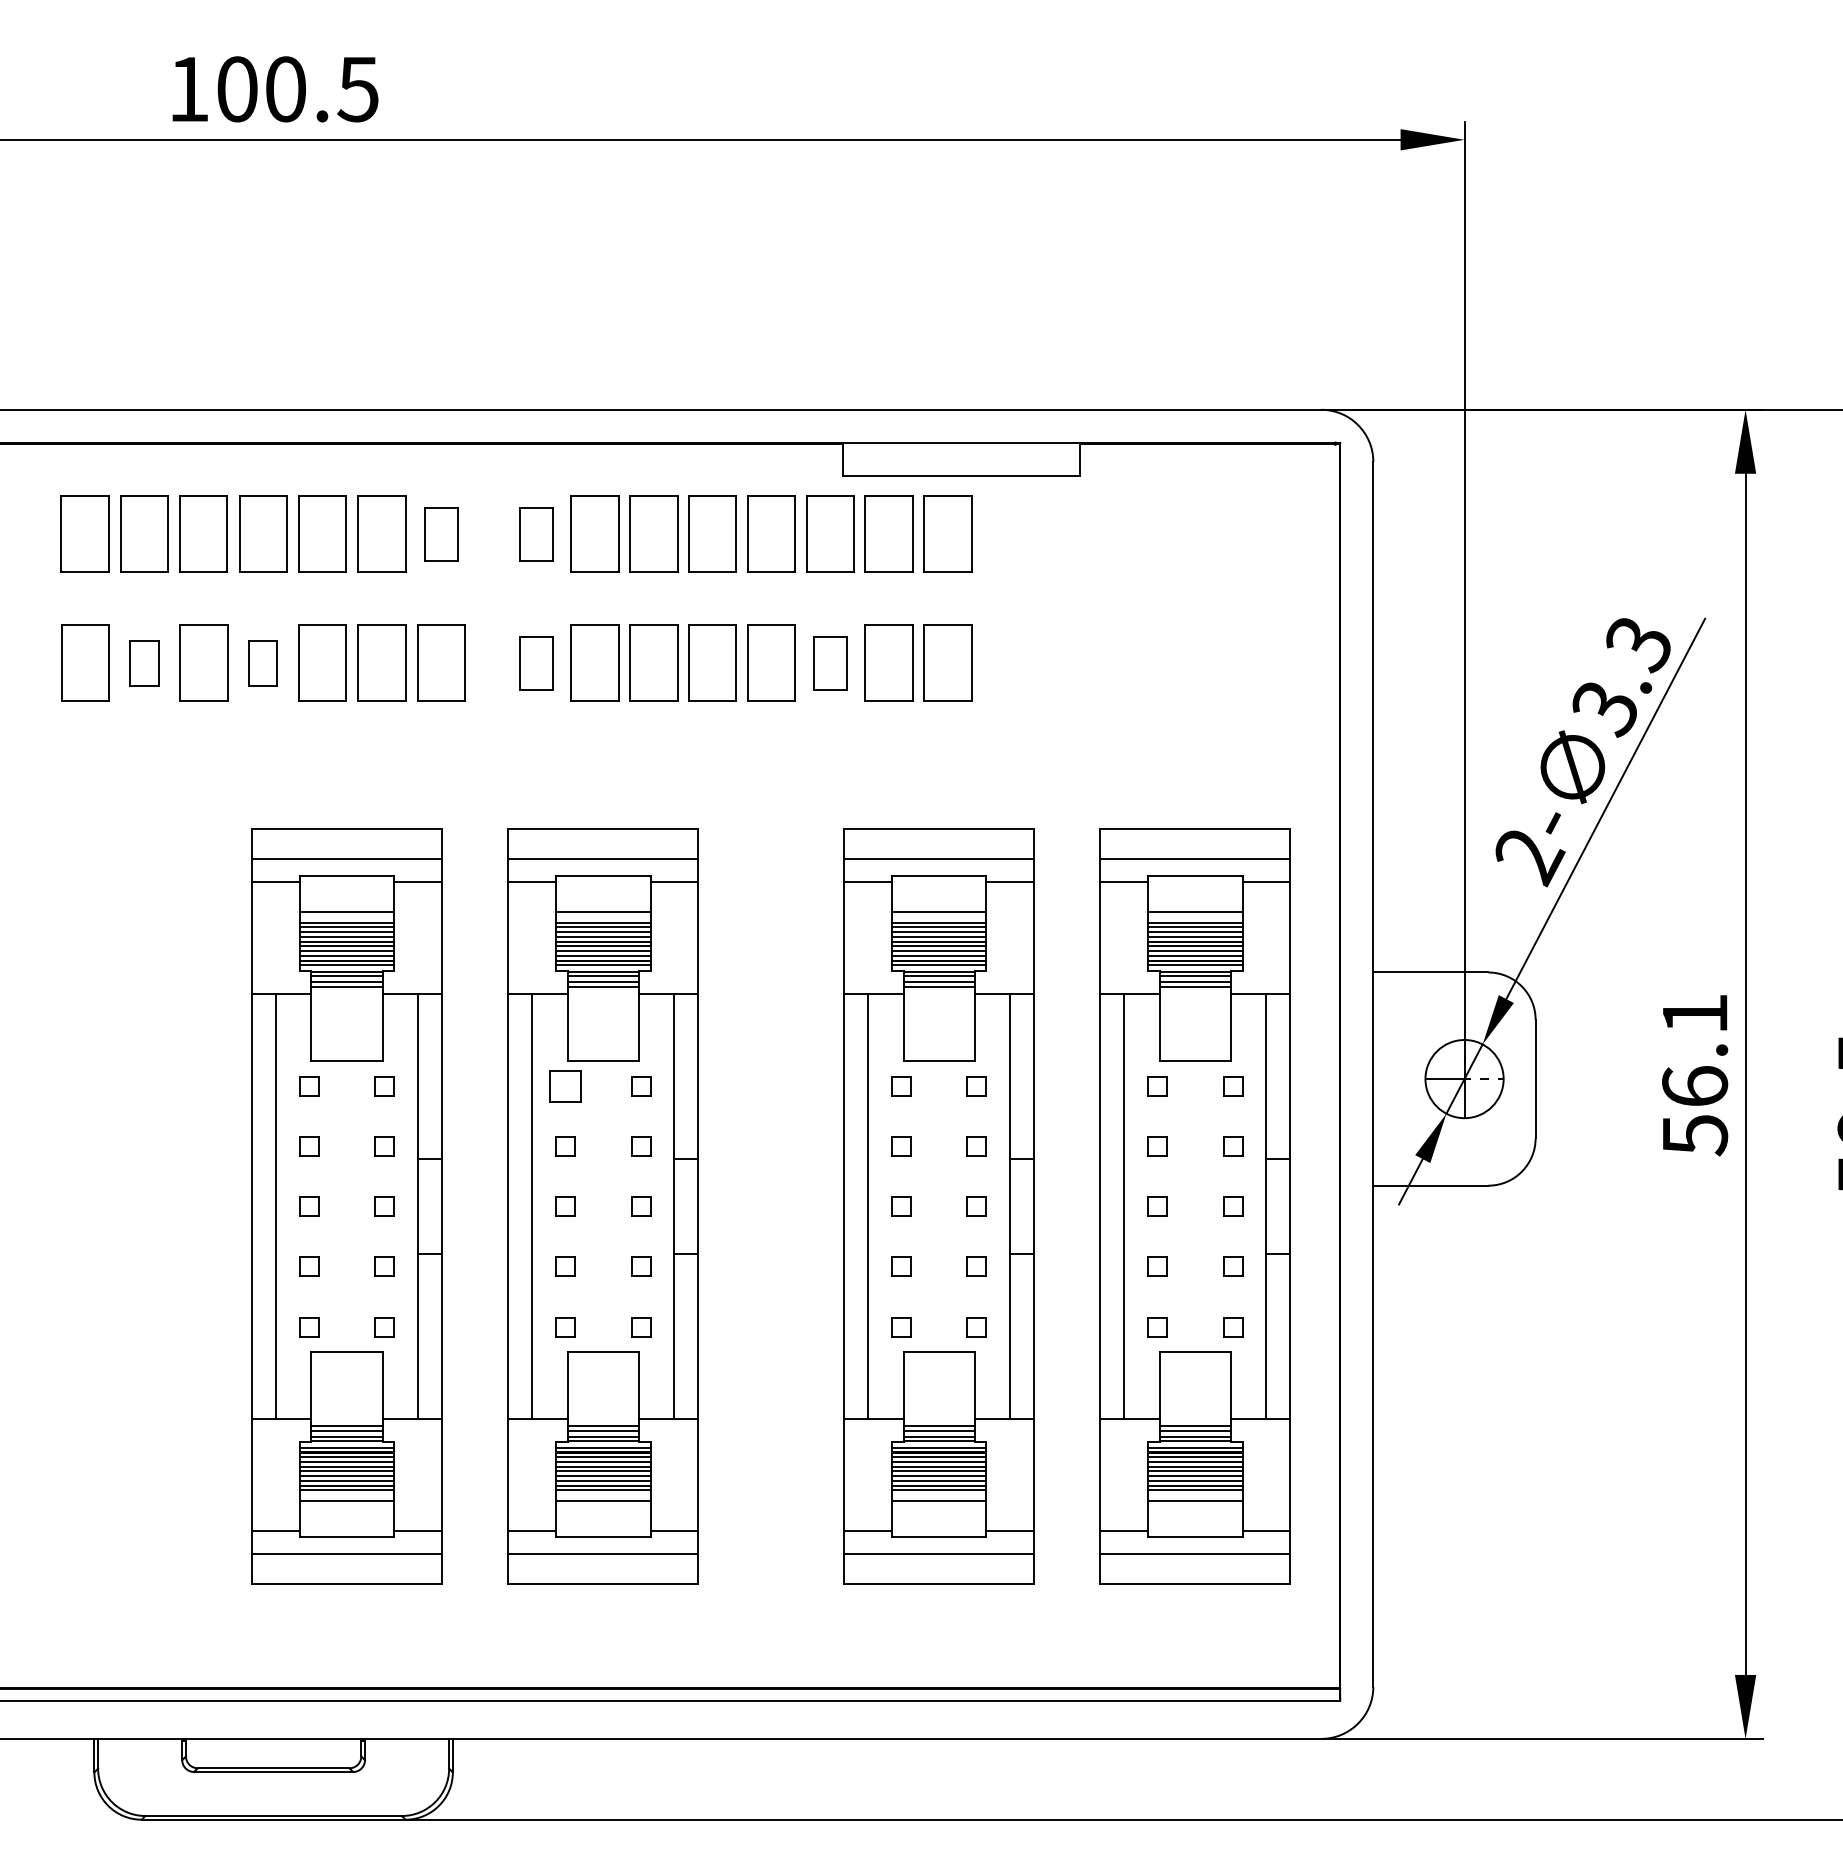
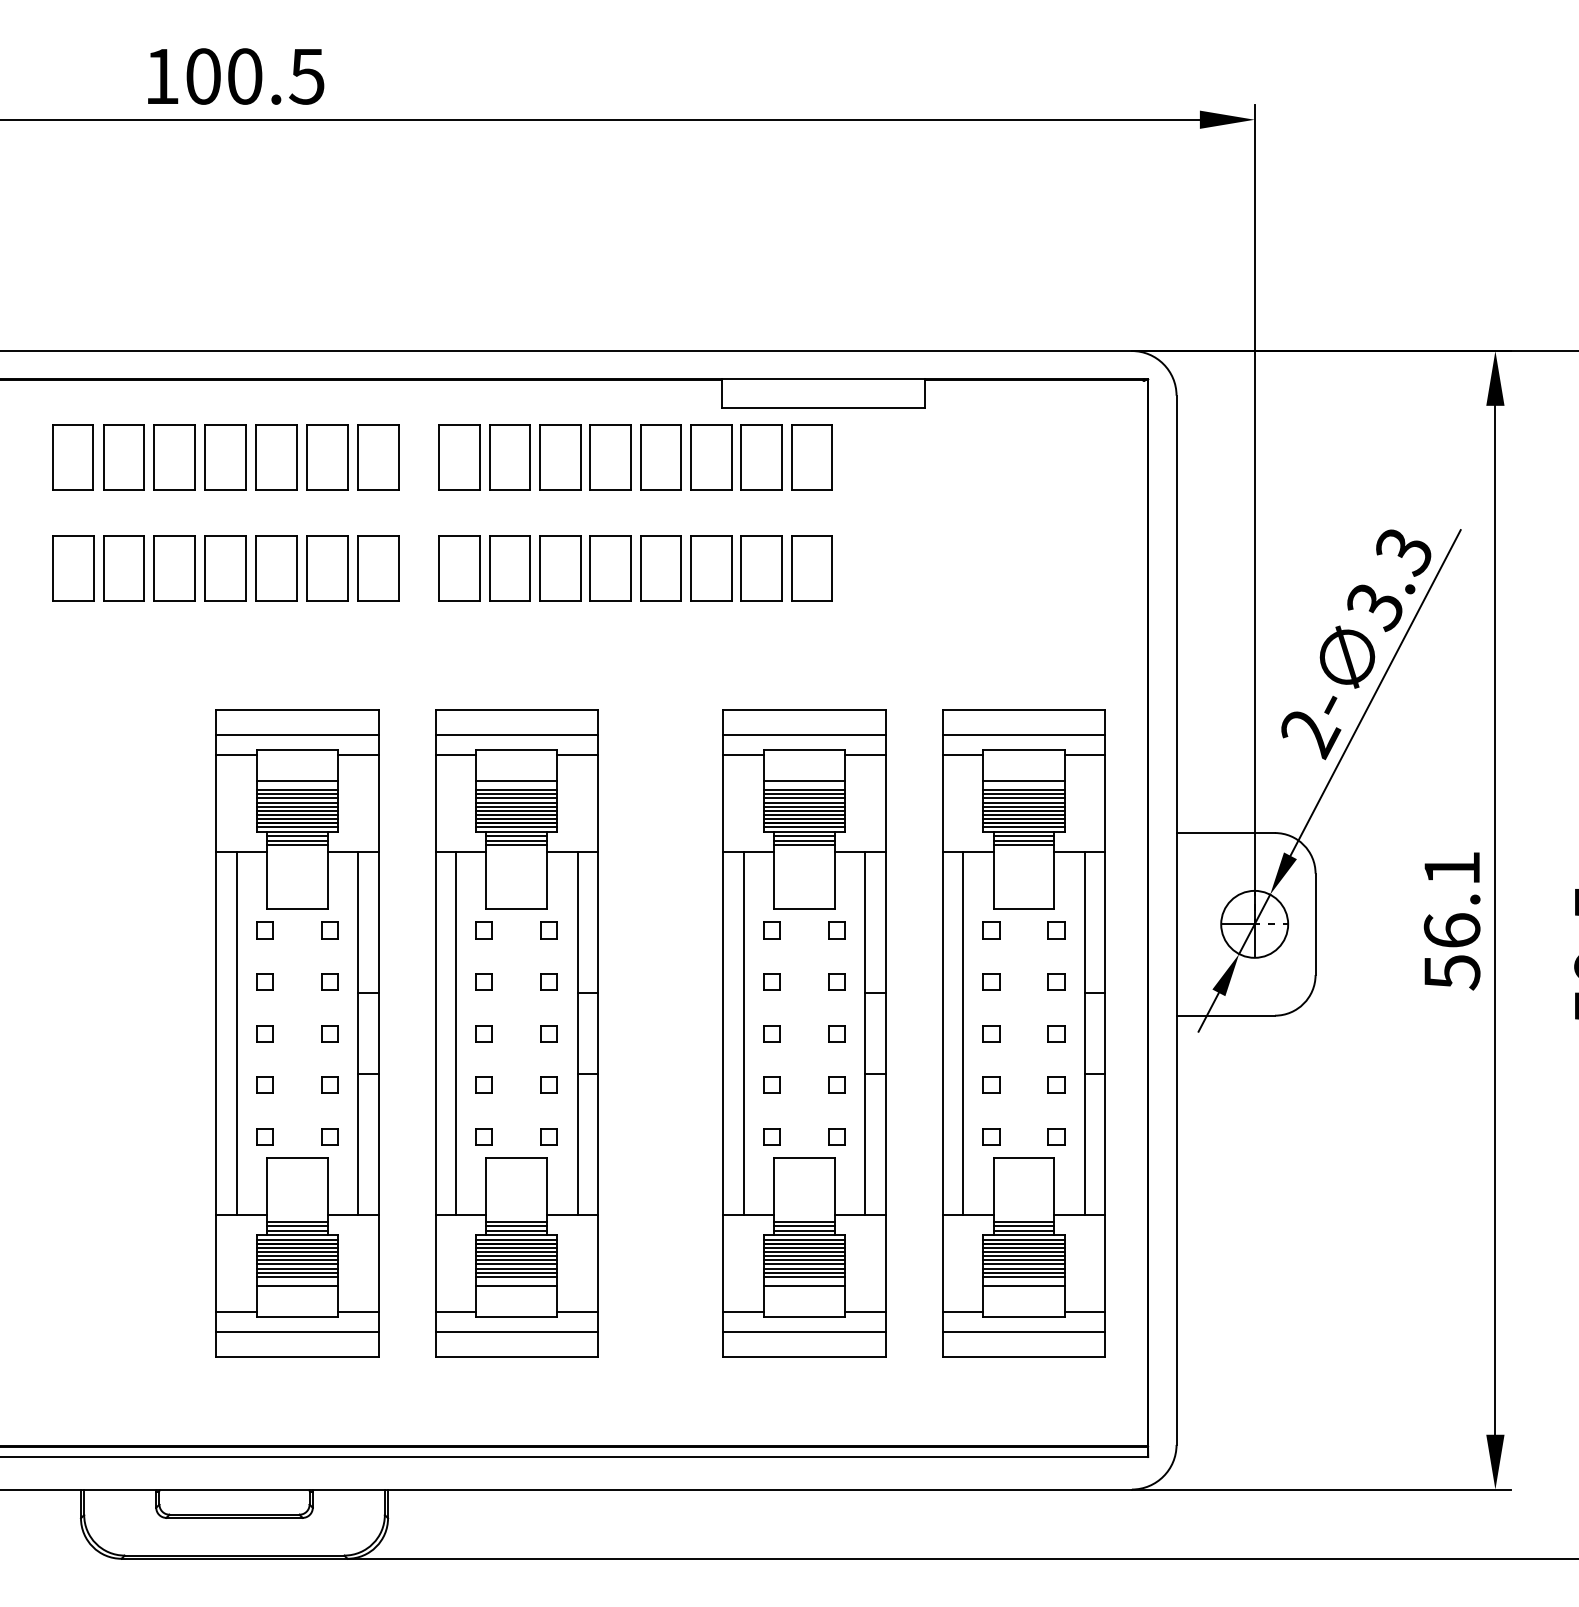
part: (441, 534) -> (378, 457), size x1.43
part: (536, 534) -> (459, 457), size x1.43
part: (144, 663) -> (123, 568), size x1.67
part: (263, 663) -> (225, 568), size x1.67
part: (536, 663) -> (459, 568), size x1.43
part: (830, 663) -> (711, 568), size x1.43
part: (564, 1086) -> (483, 930), size x0.62

